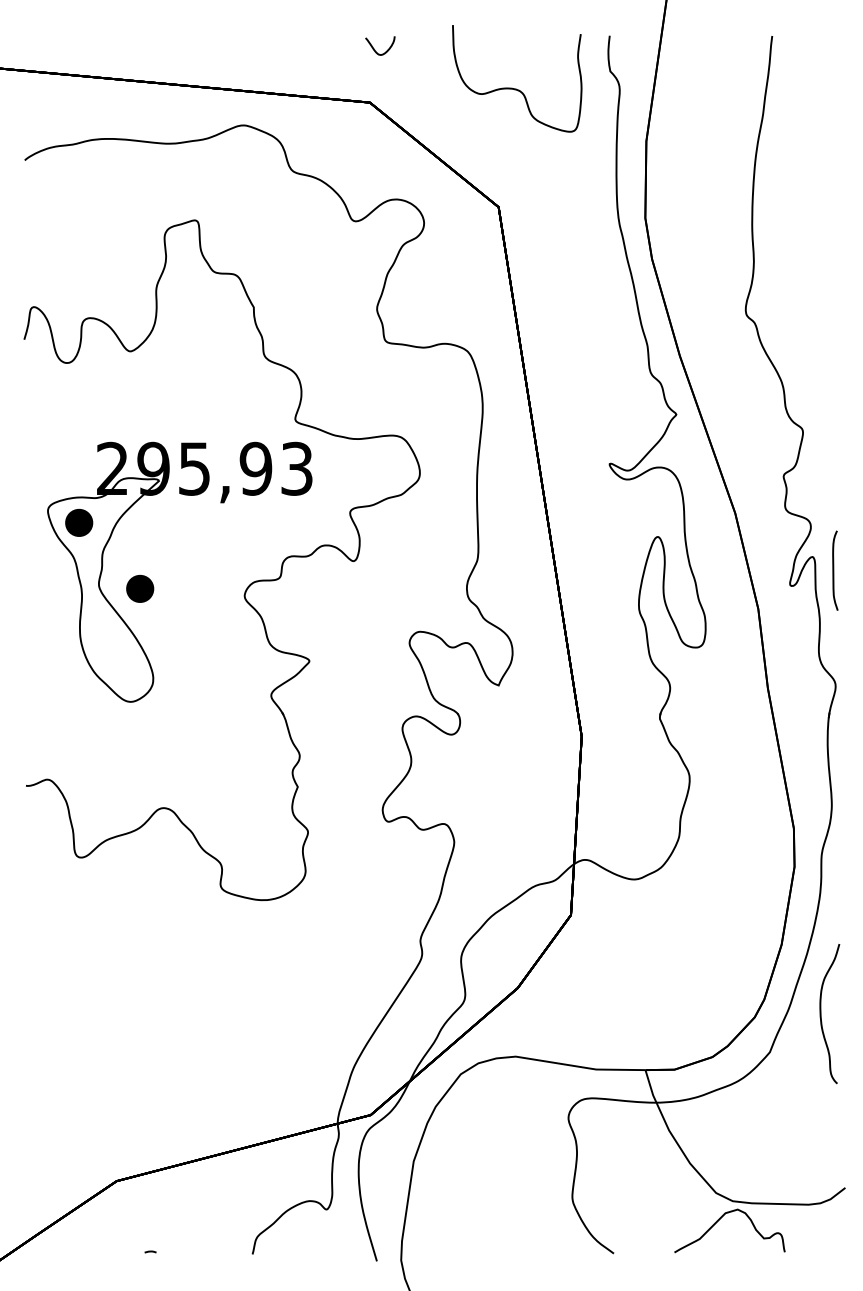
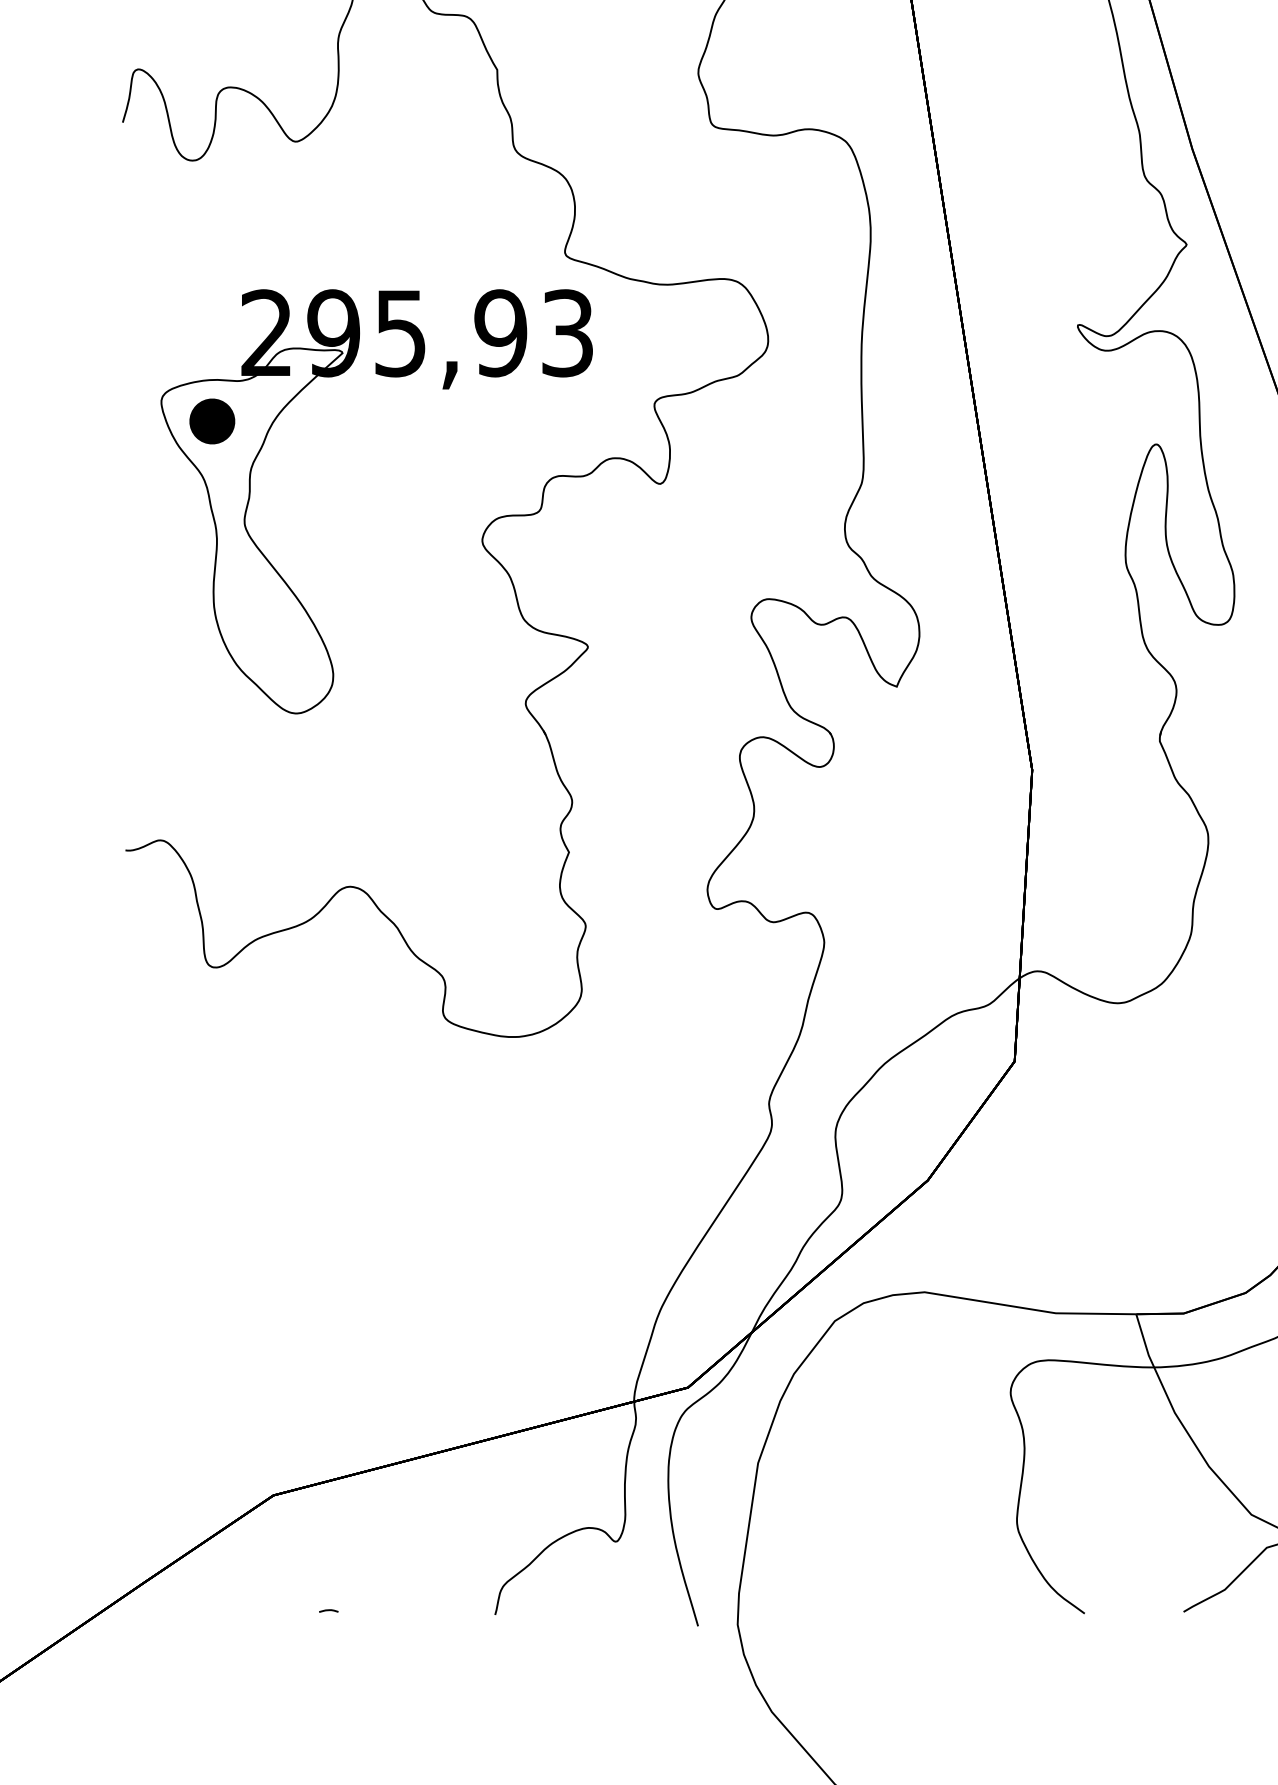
part: (140, 588) -> (312, 528), removed

